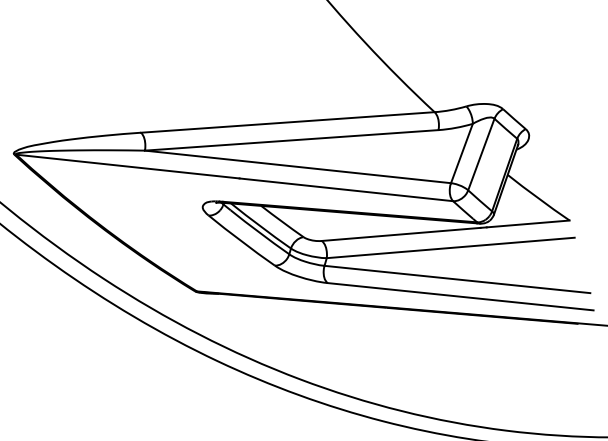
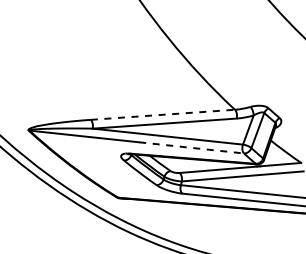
line: (289, 121) -> (163, 114), solid -> dashed
line: (346, 189) -> (191, 147), solid -> dashed

